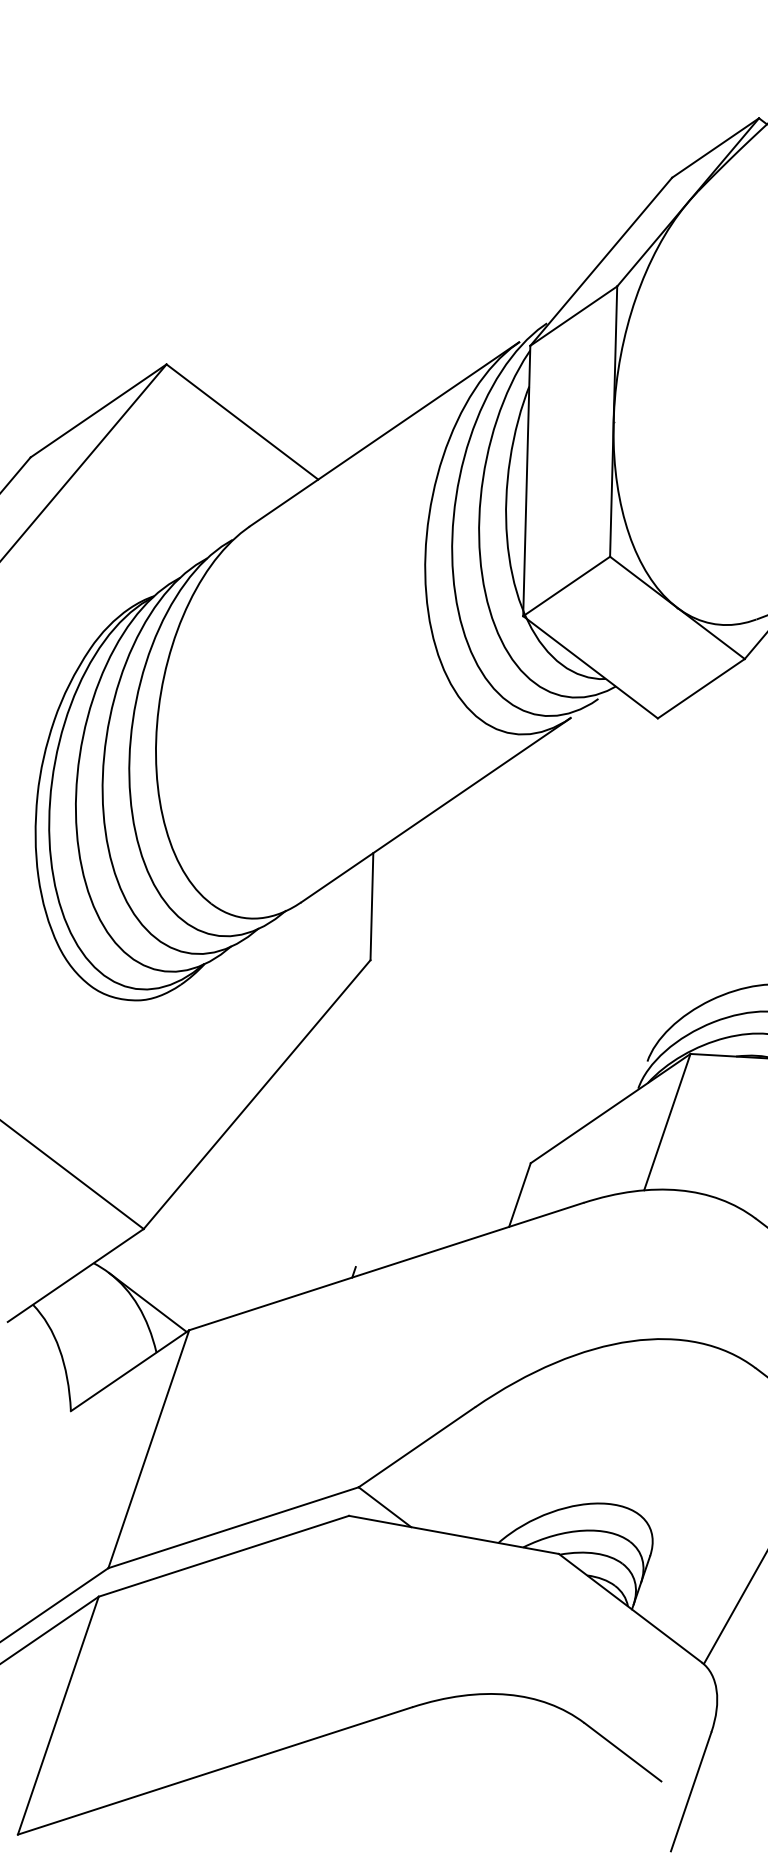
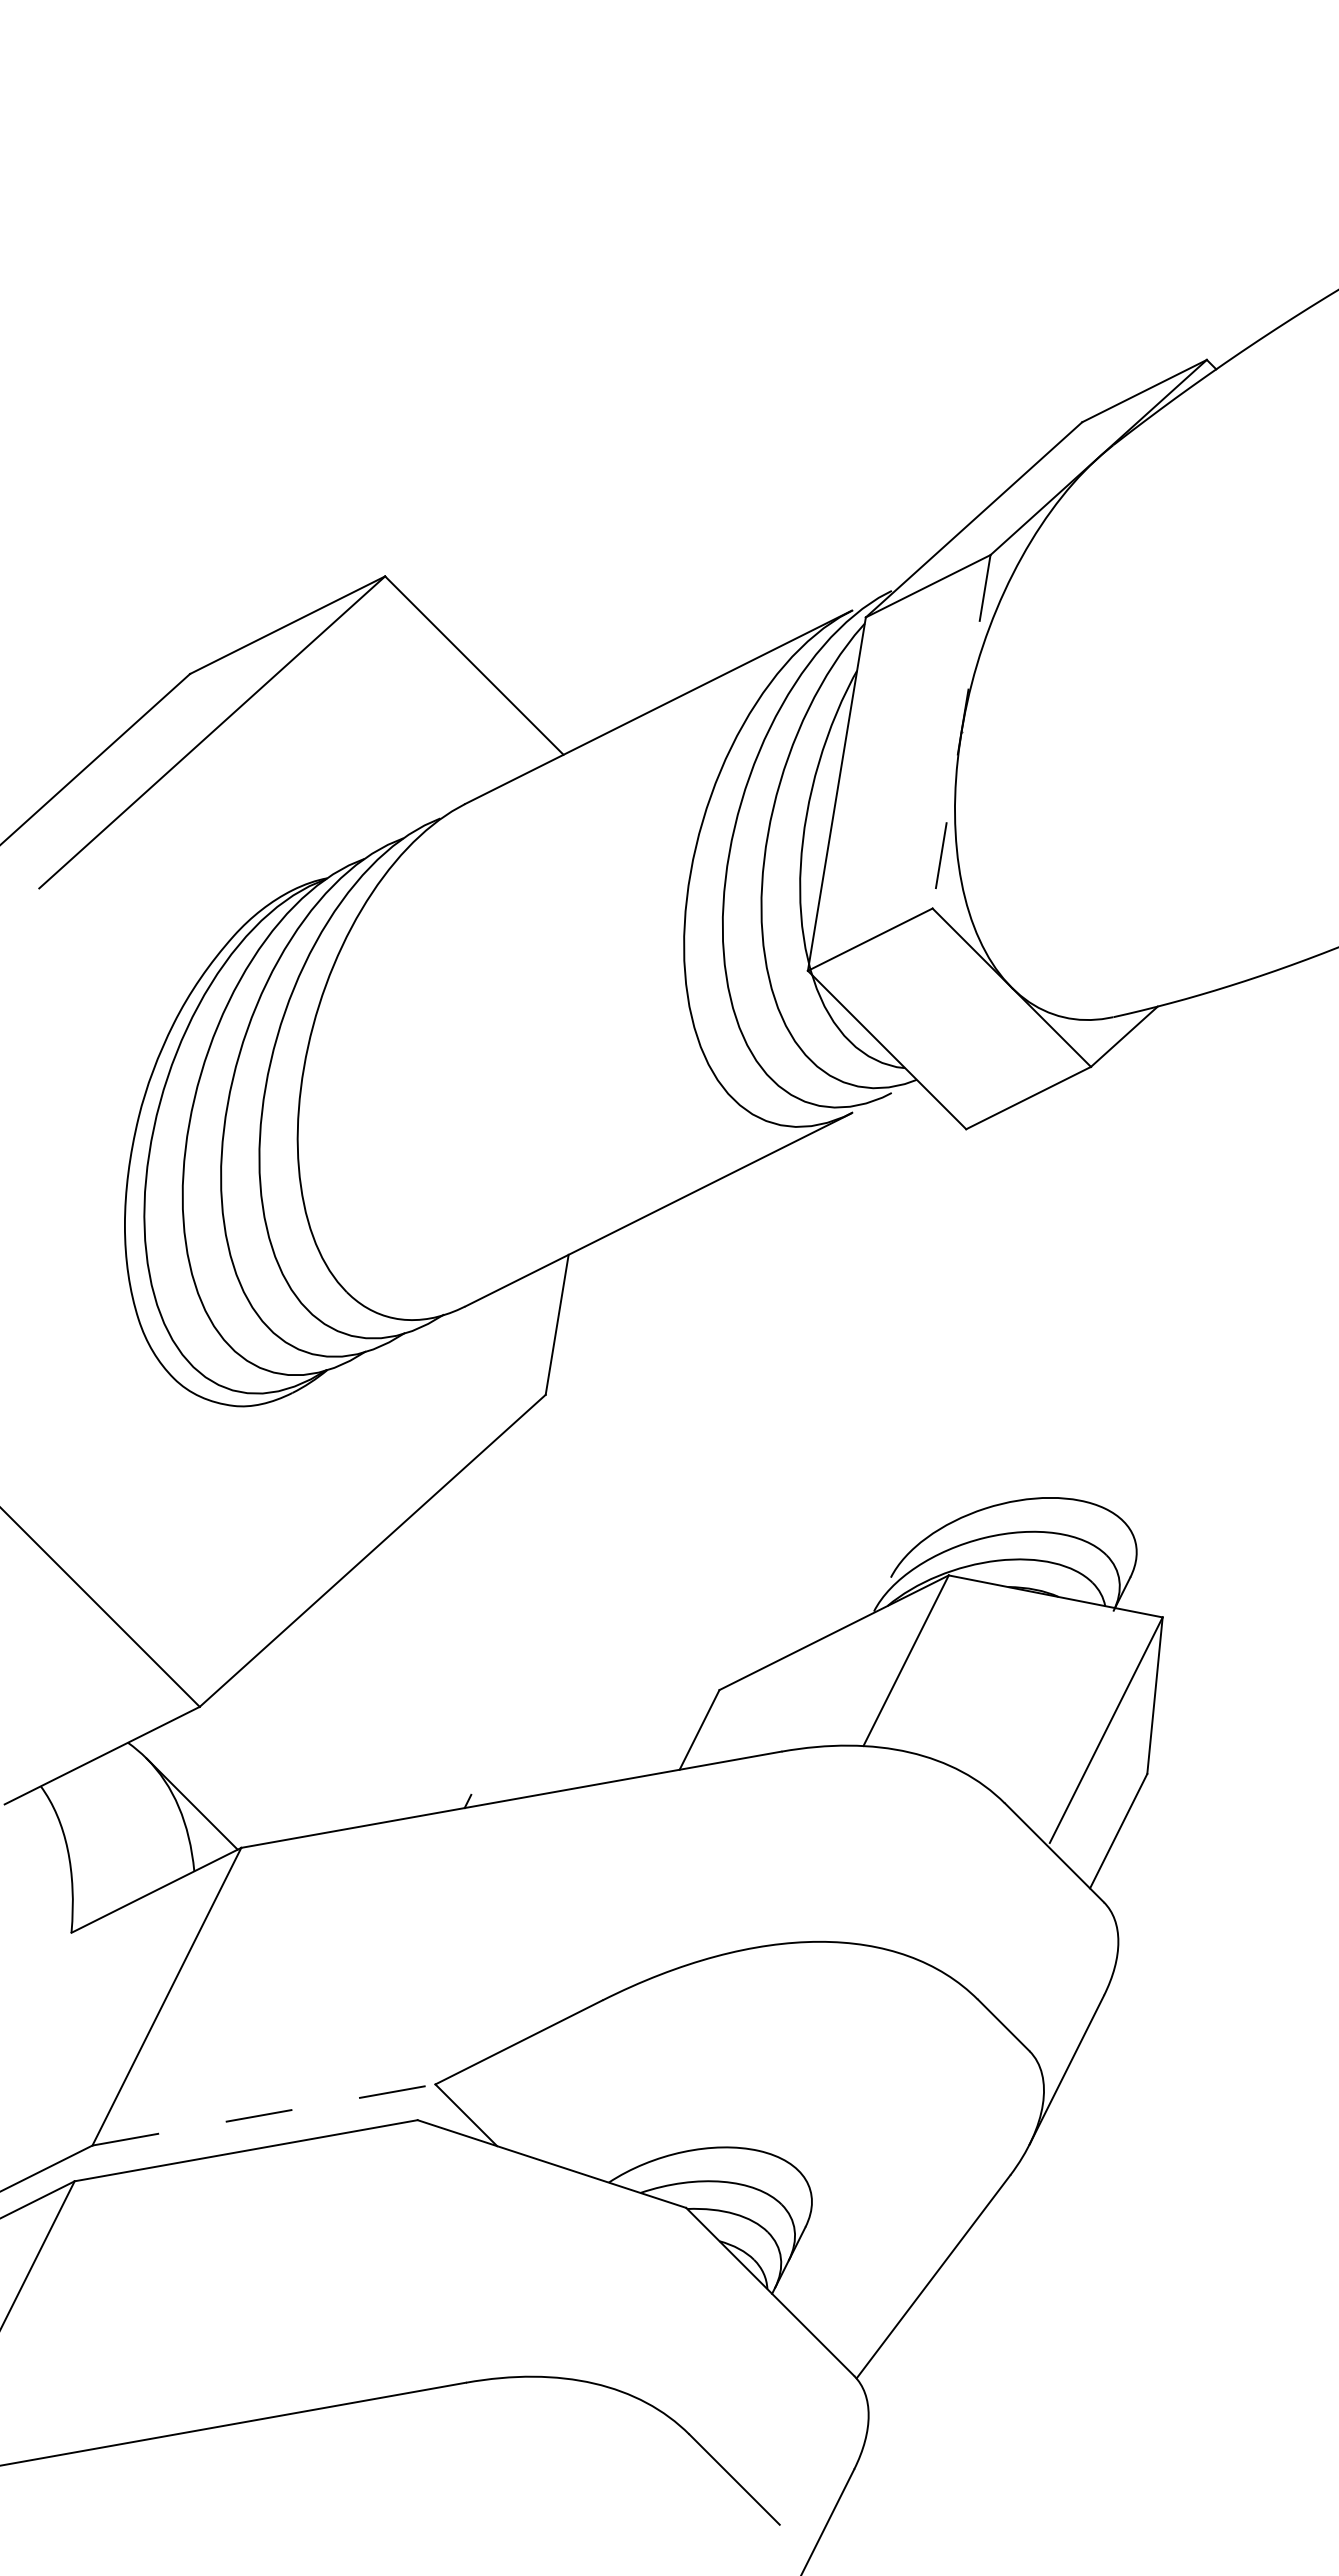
line: (613, 422) -> (961, 732), solid -> dashed
line: (233, 1527) -> (264, 2114), solid -> dashed

